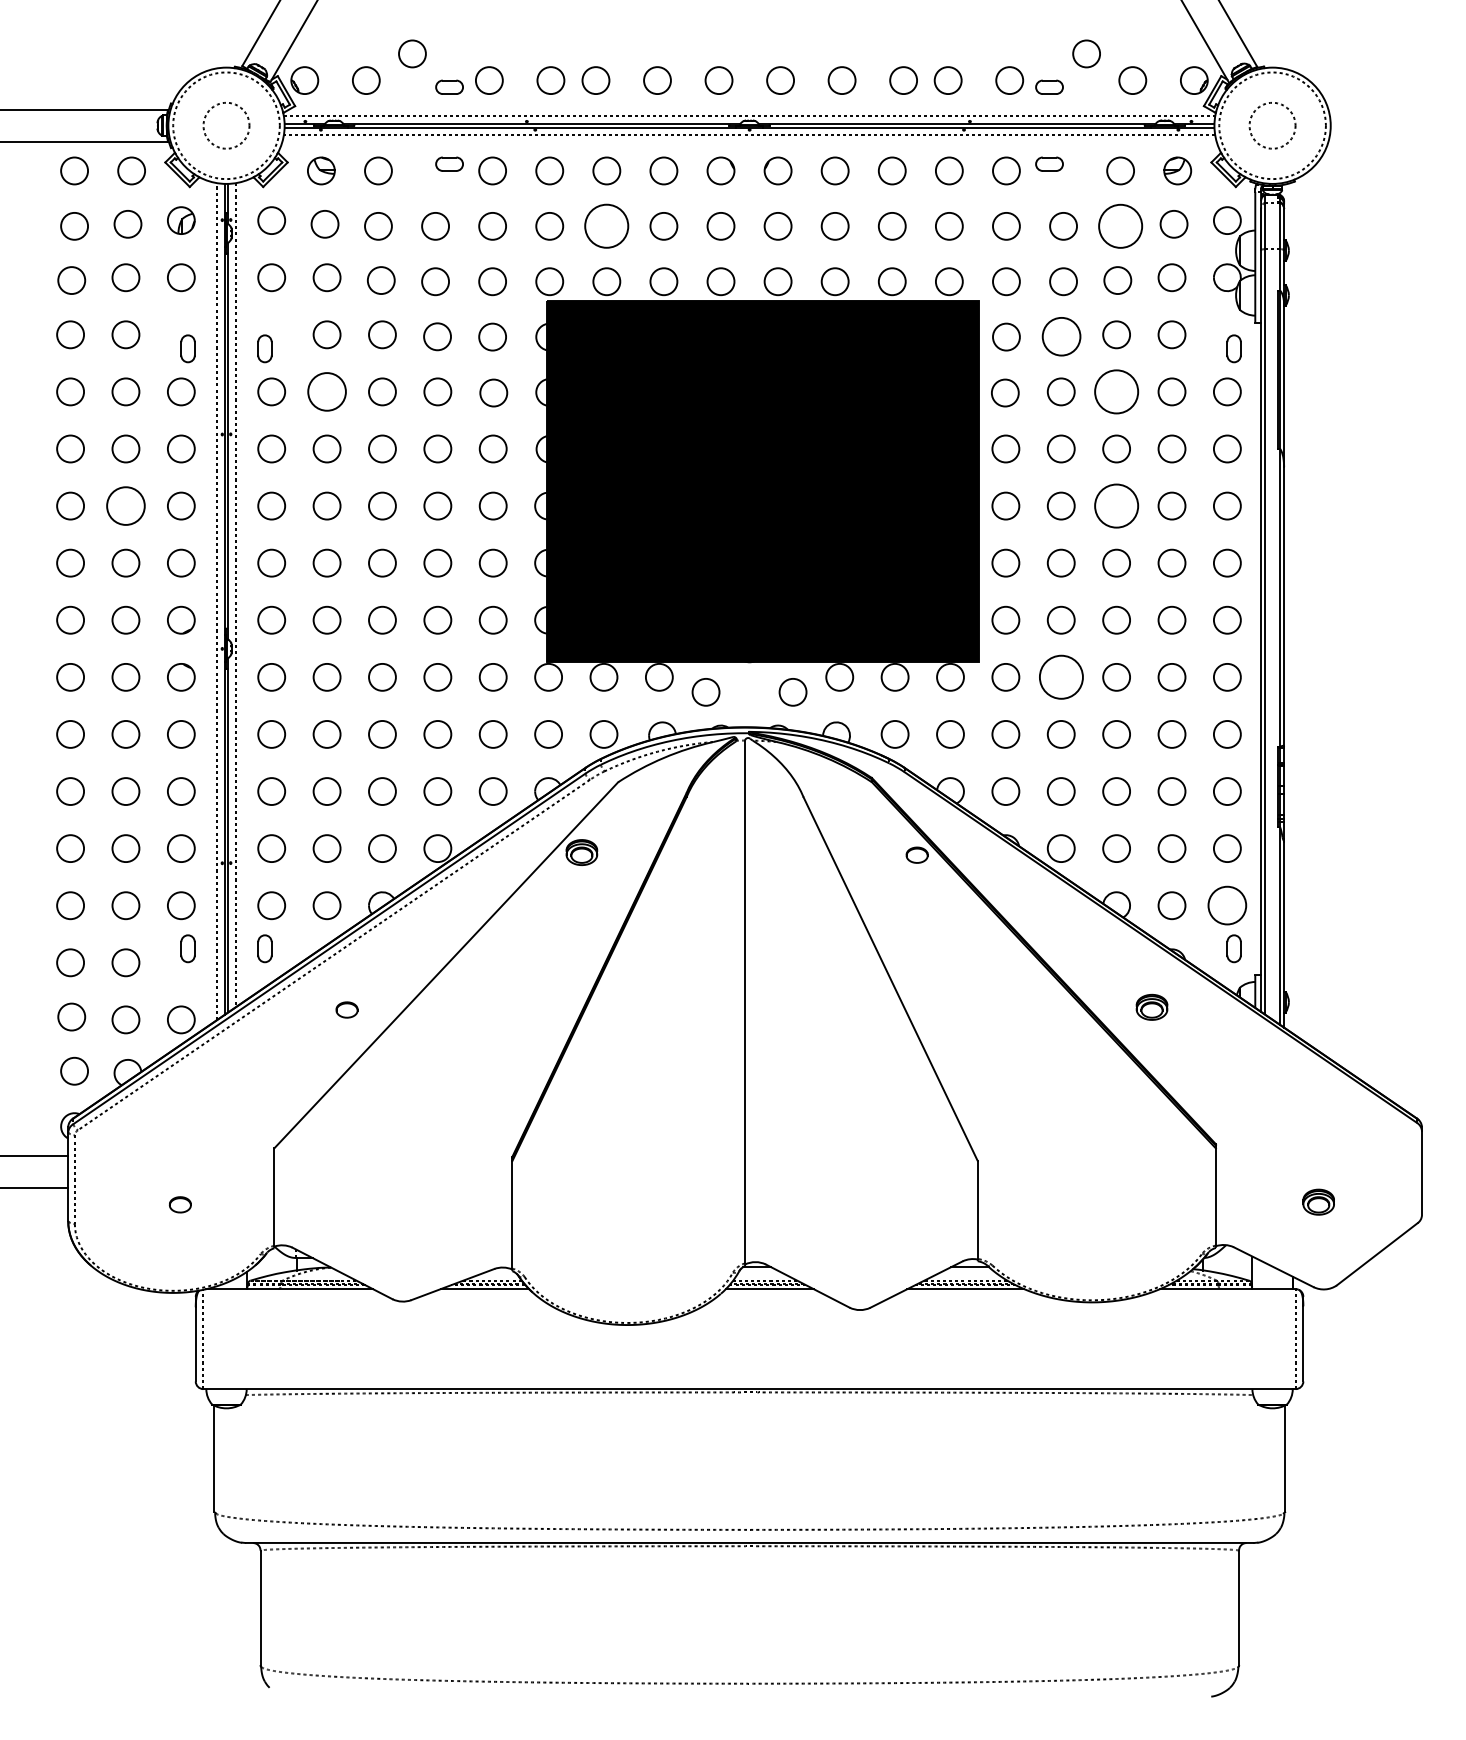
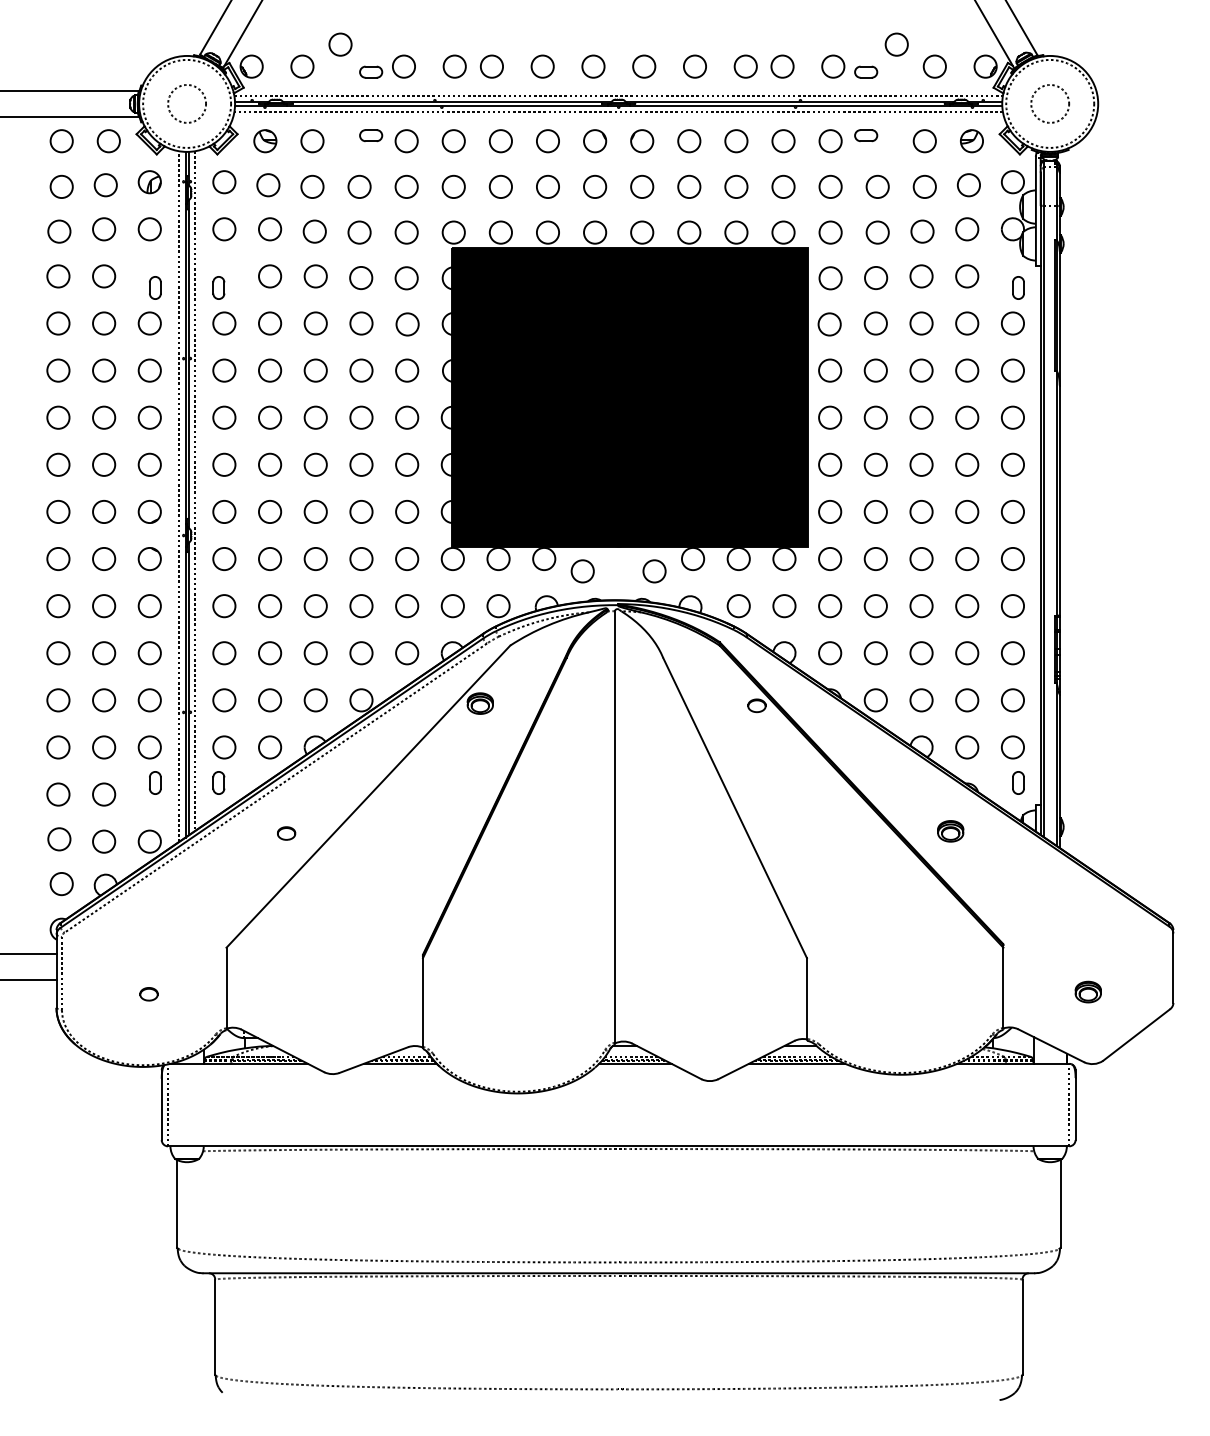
circle: (1120, 225) -> (924, 186), size x0.62
circle: (606, 226) -> (500, 187), size x0.62
circle: (1061, 336) -> (876, 277), size x0.71
circle: (326, 391) -> (269, 323), size x0.71
circle: (1116, 391) -> (921, 323), size x0.62
circle: (125, 505) -> (103, 417), size x0.71
circle: (1116, 505) -> (921, 417), size x0.62
circle: (1060, 677) -> (875, 559), size x0.62
circle: (1227, 905) -> (1013, 747), size x0.71

